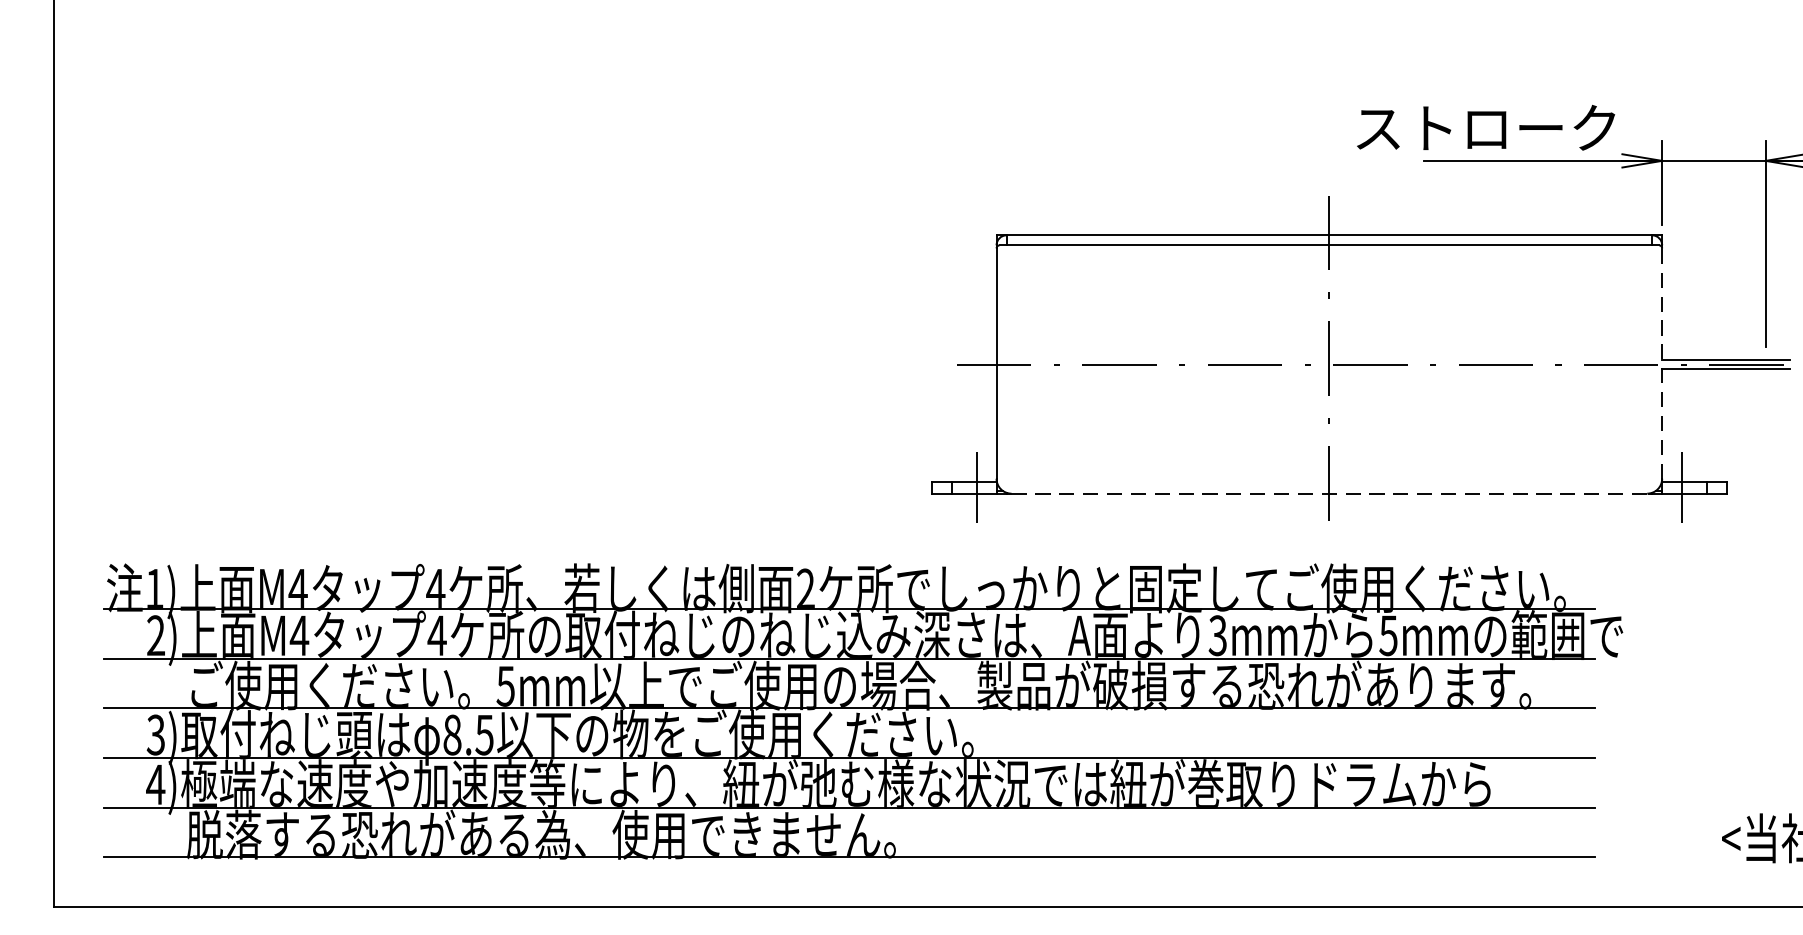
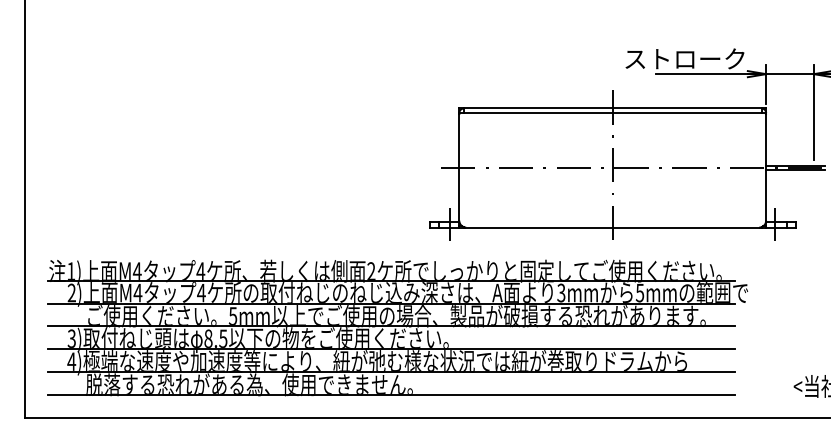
line: (1662, 363) -> (766, 167), dashed -> solid
line: (1328, 493) -> (612, 227), dashed -> solid

